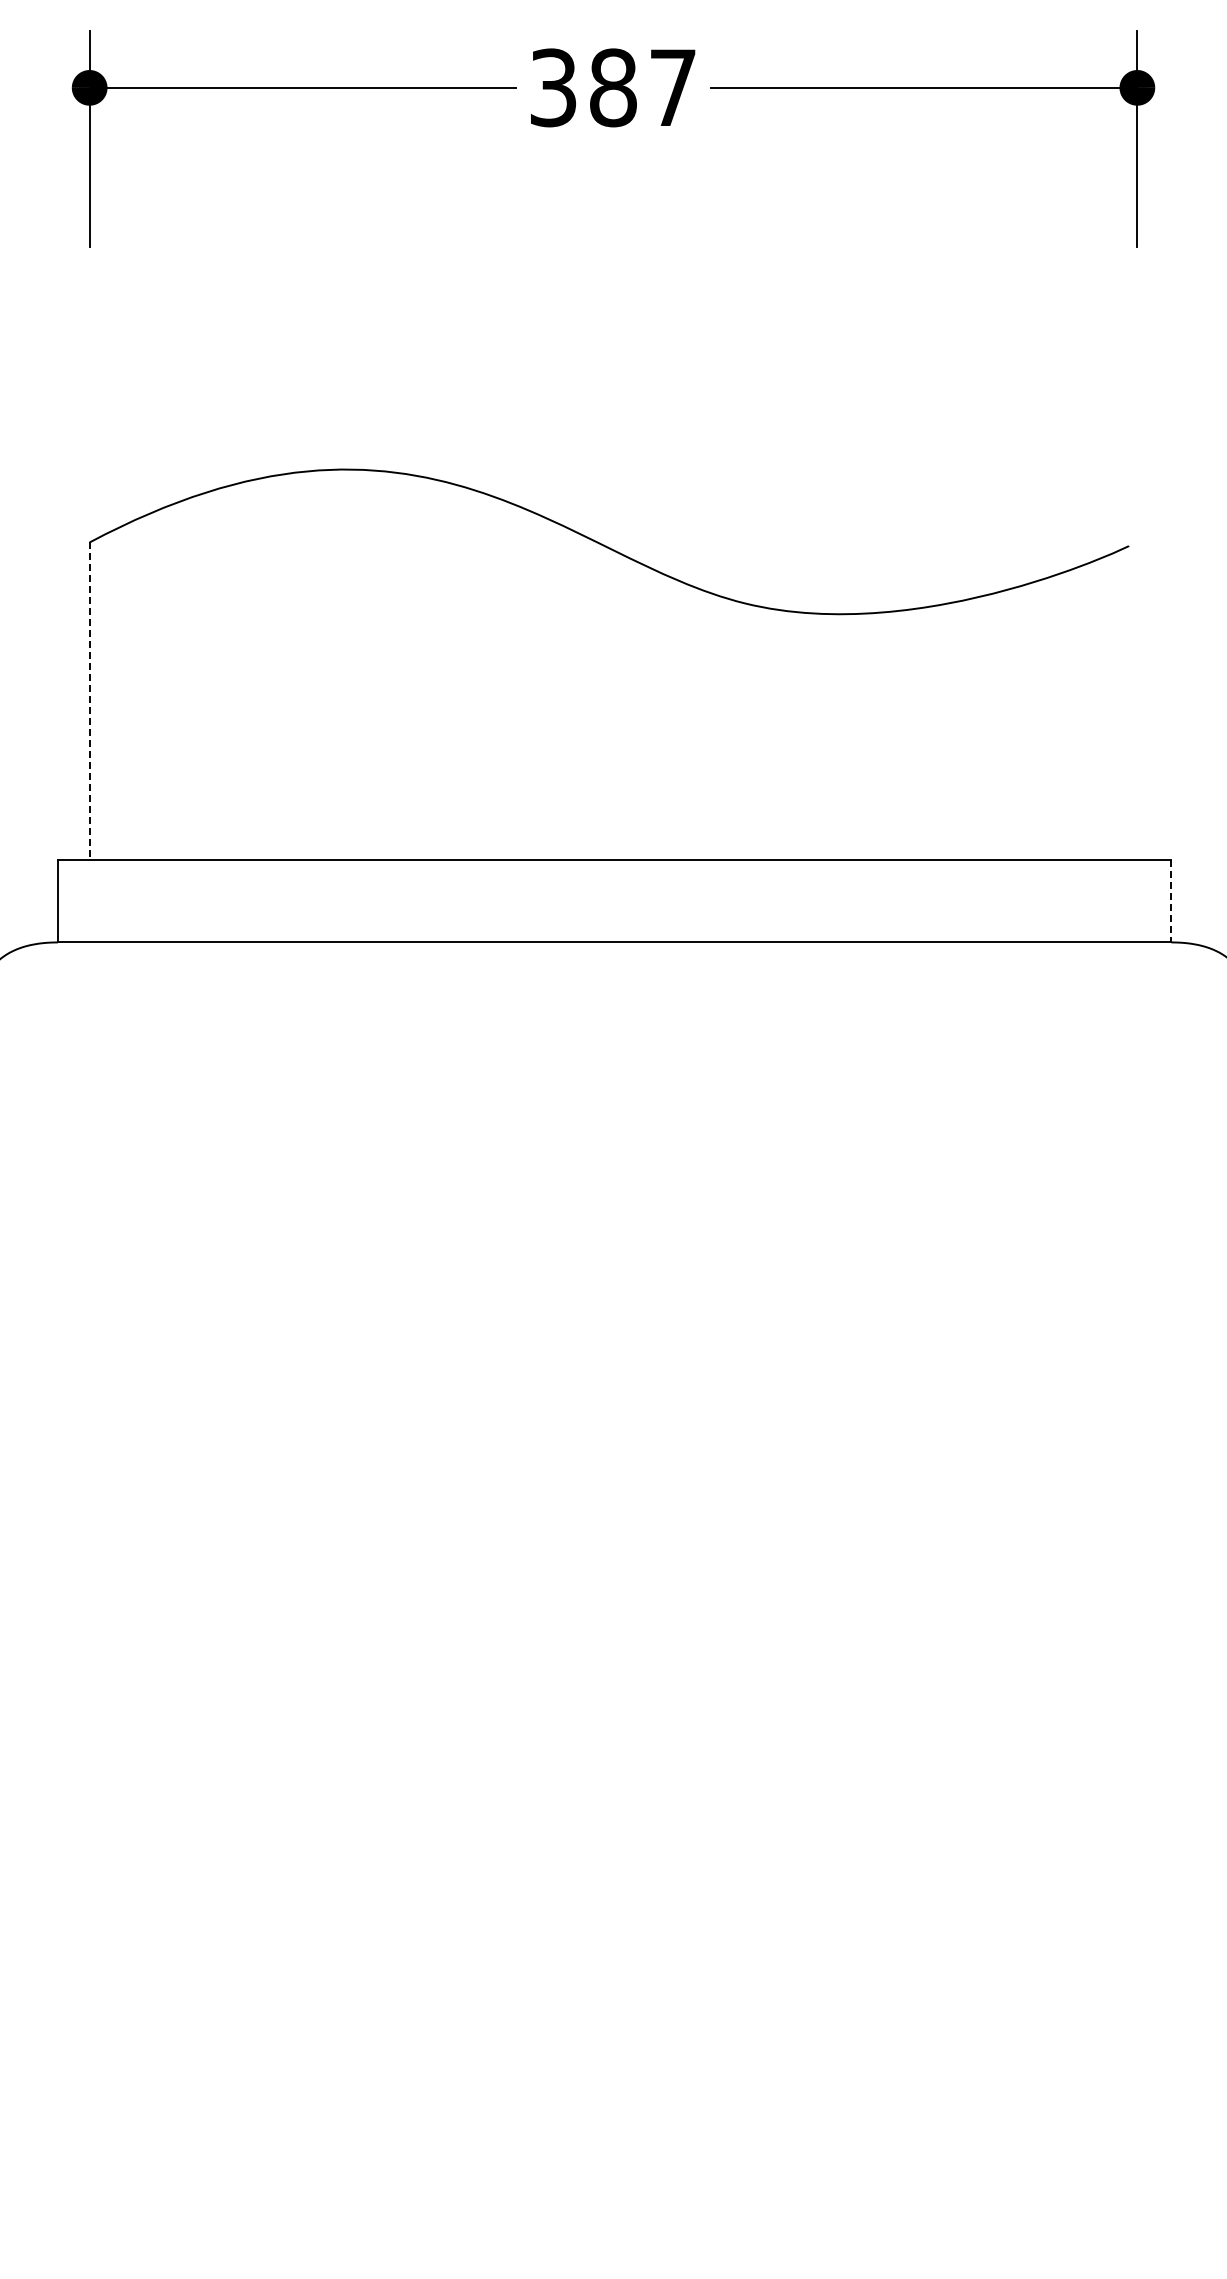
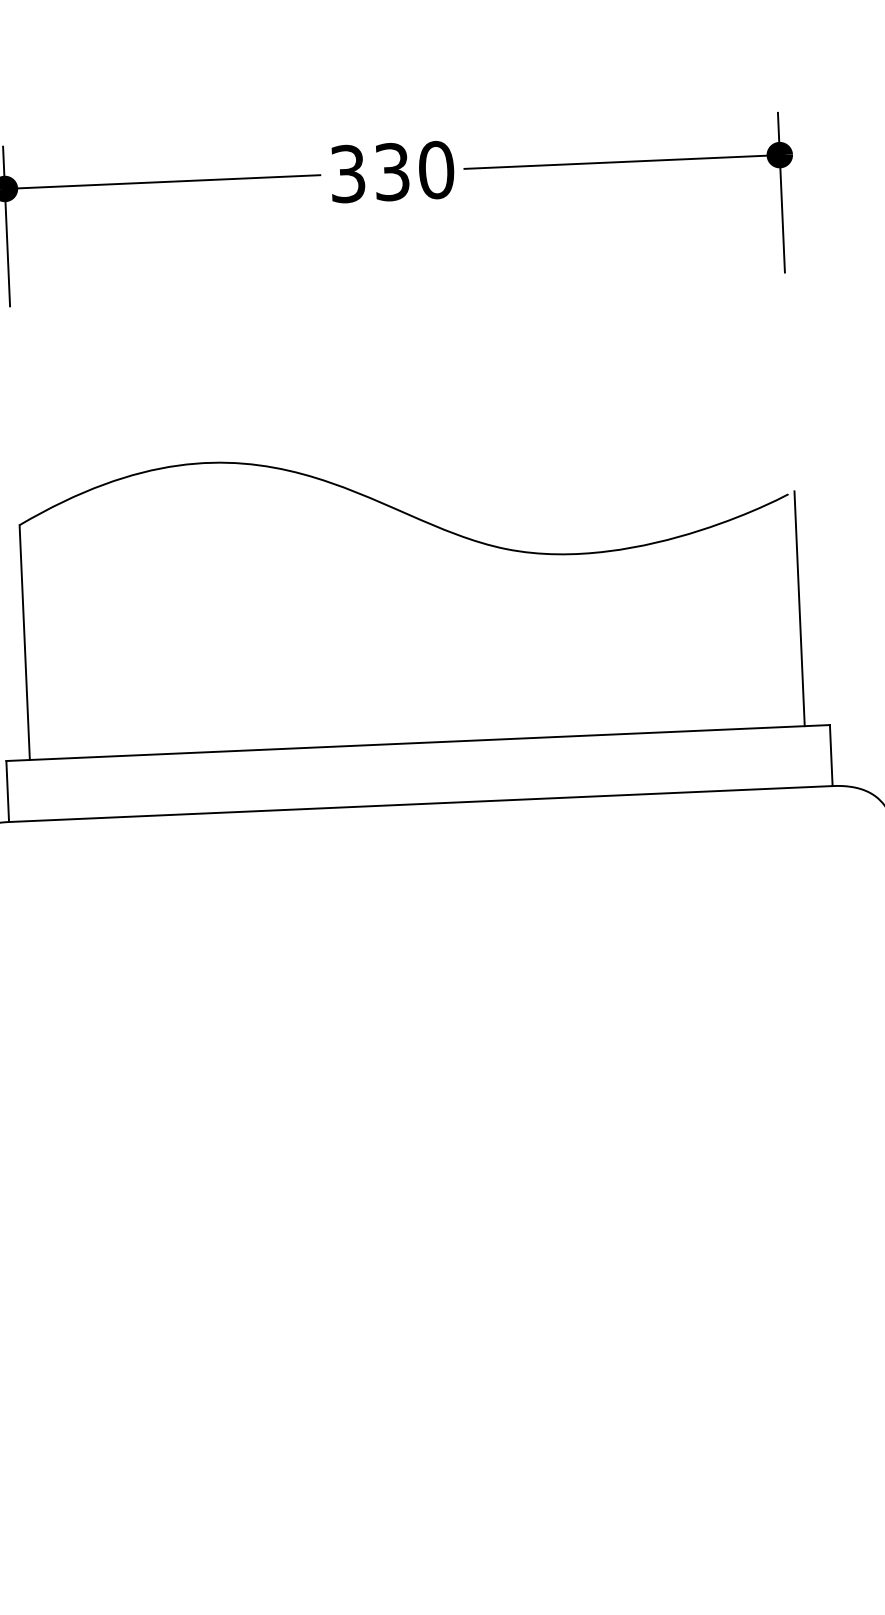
text: (643, 87) -> (414, 170), 387 -> 330
line: (1137, 700) -> (799, 608), added
line: (89, 701) -> (24, 642), dashed -> solid
line: (1171, 901) -> (831, 755), dashed -> solid

